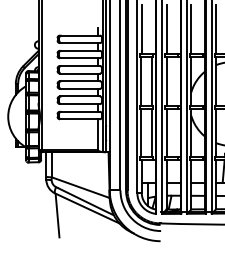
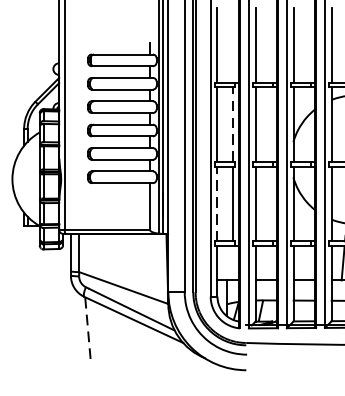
line: (151, 80) -> (232, 123), solid -> dashed
line: (141, 132) -> (217, 203), solid -> dashed
line: (57, 215) -> (88, 330), solid -> dashed

